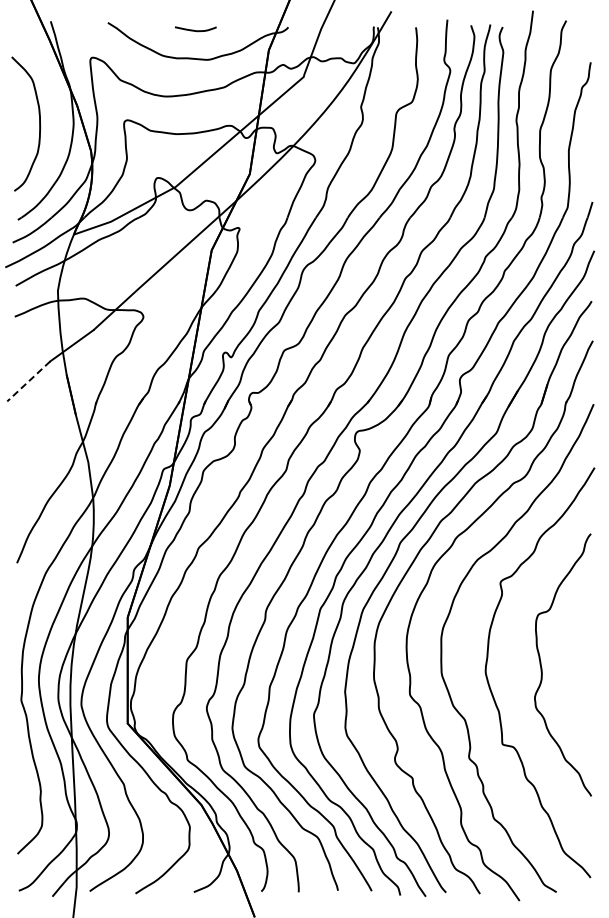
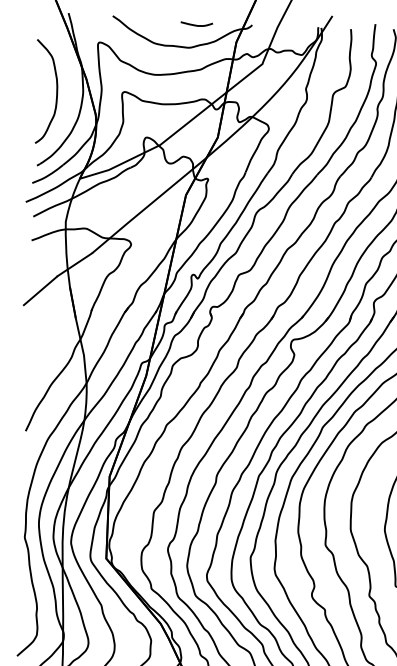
curve: (195, 30) -> (196, 25), moved
line: (28, 381) -> (40, 290), dashed -> solid

